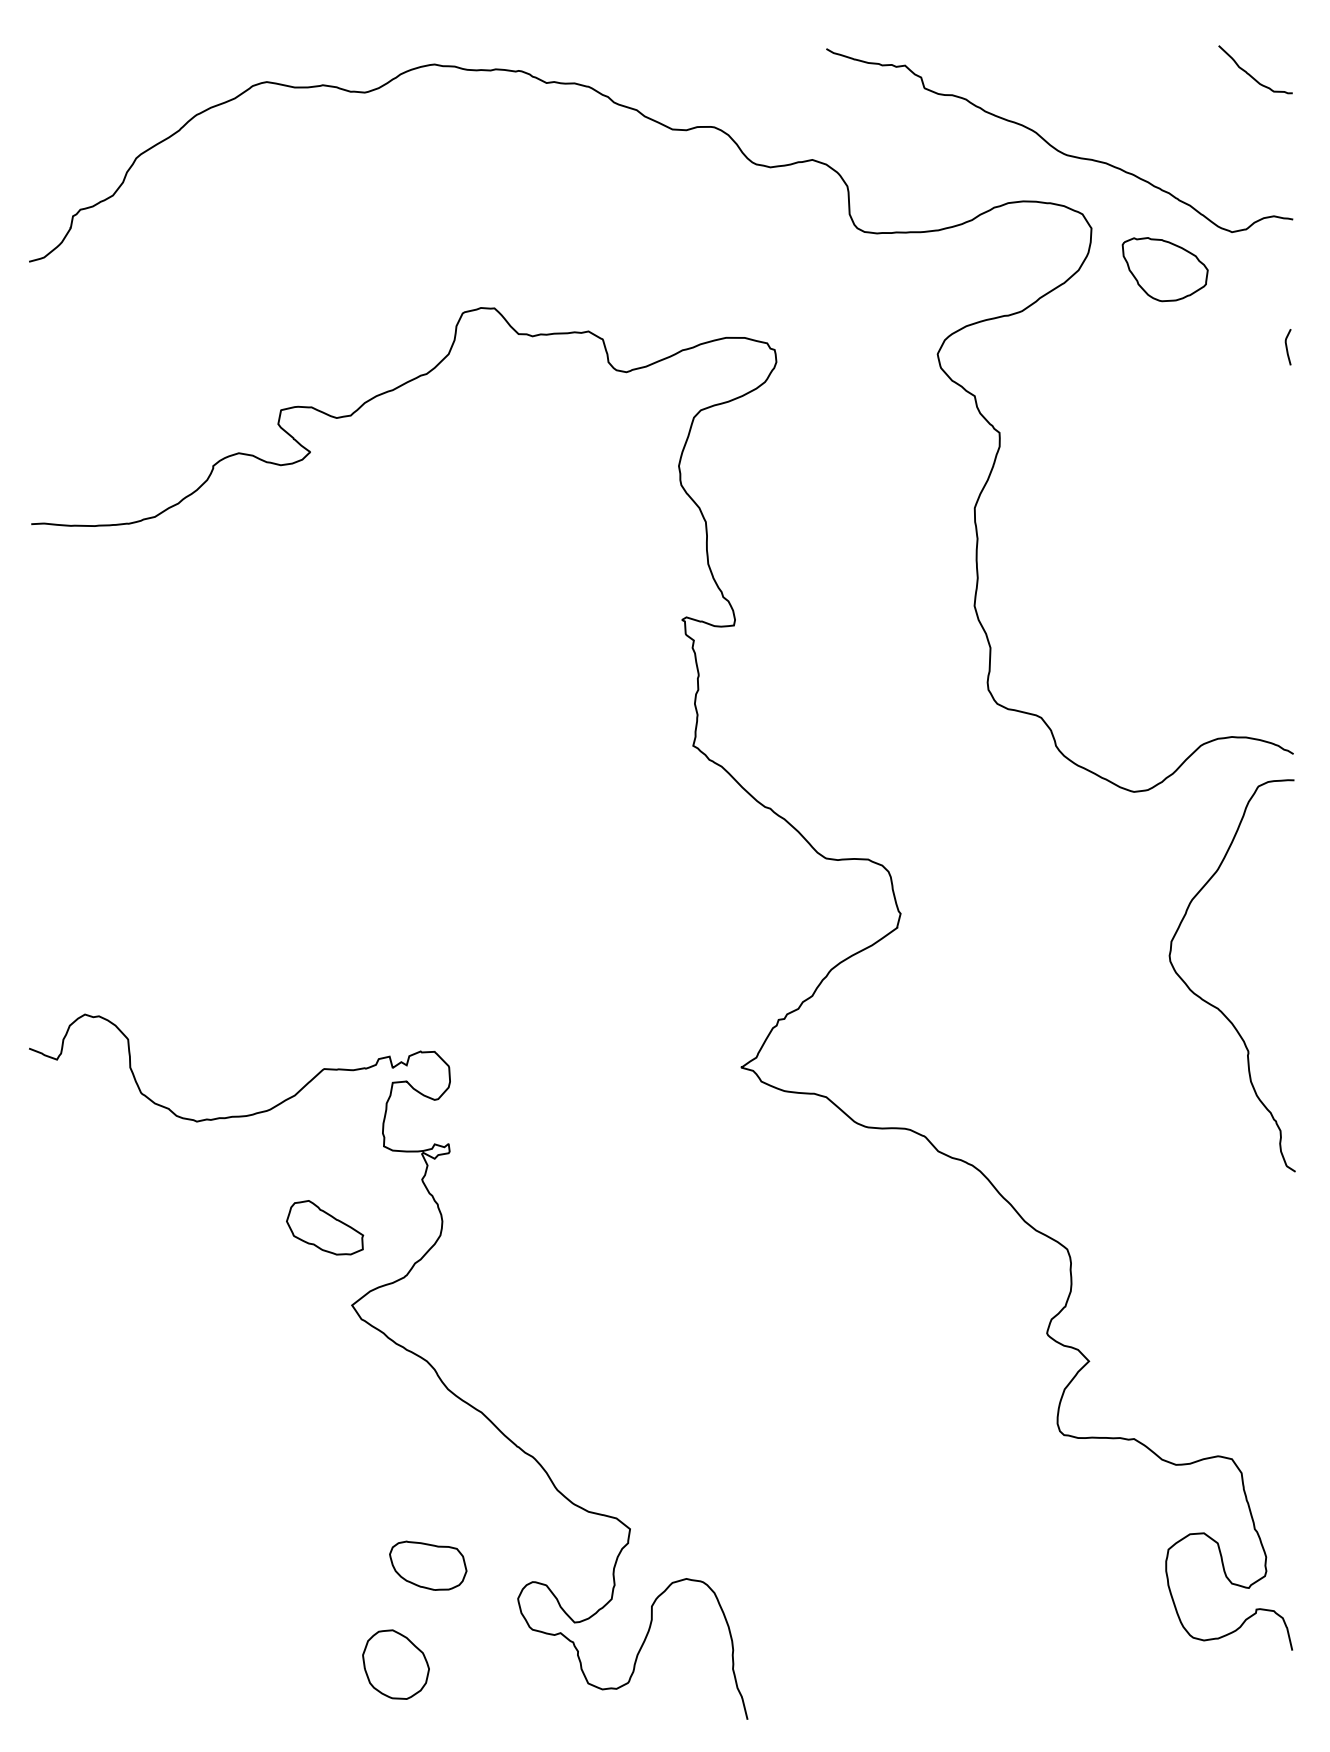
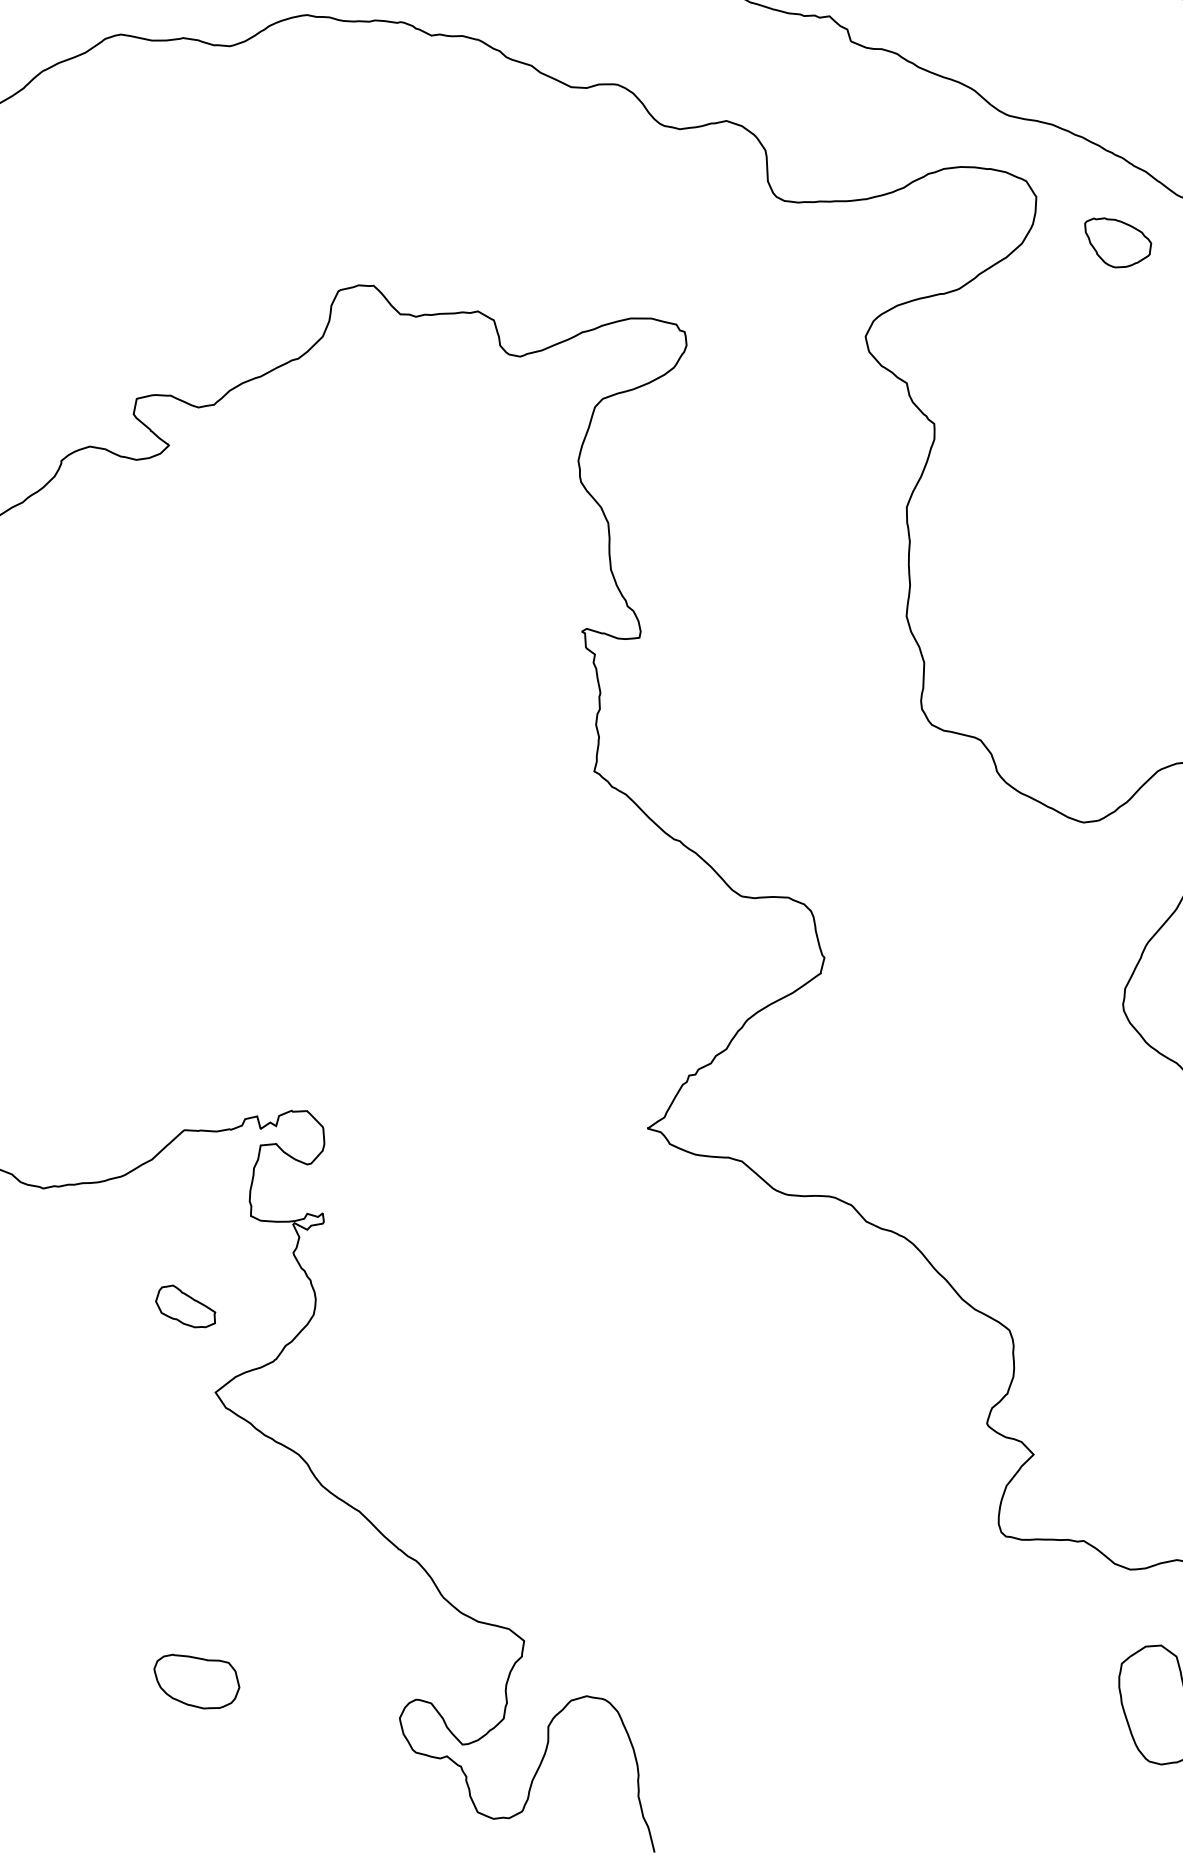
part: (1164, 269) -> (1117, 242), size x0.7
part: (325, 1227) -> (186, 1306), size x0.7
part: (428, 1565) -> (197, 1681), moved
part: (395, 1664) -> (263, 1791), removed

